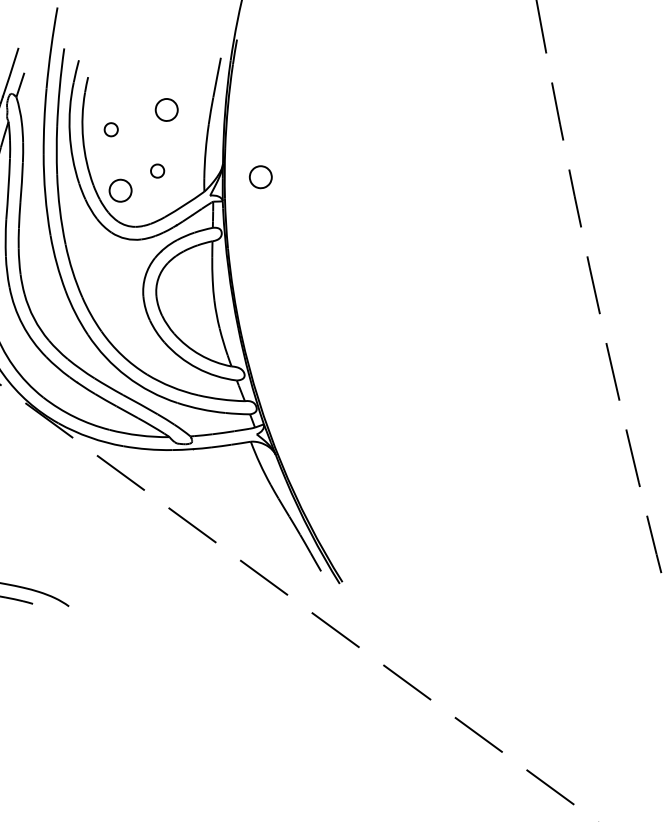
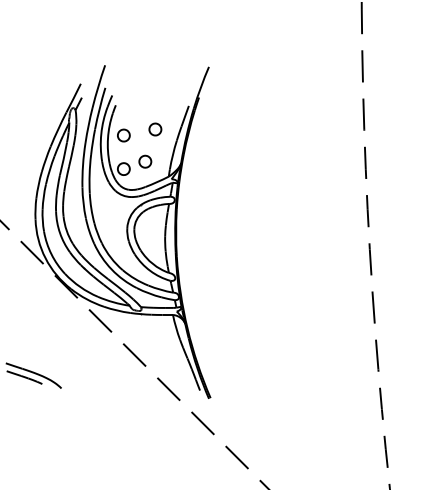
part: (110, 129) -> (123, 135), size x1.67
part: (157, 170) -> (145, 161), size x1.67
part: (260, 177) -> (200, 173), removed

